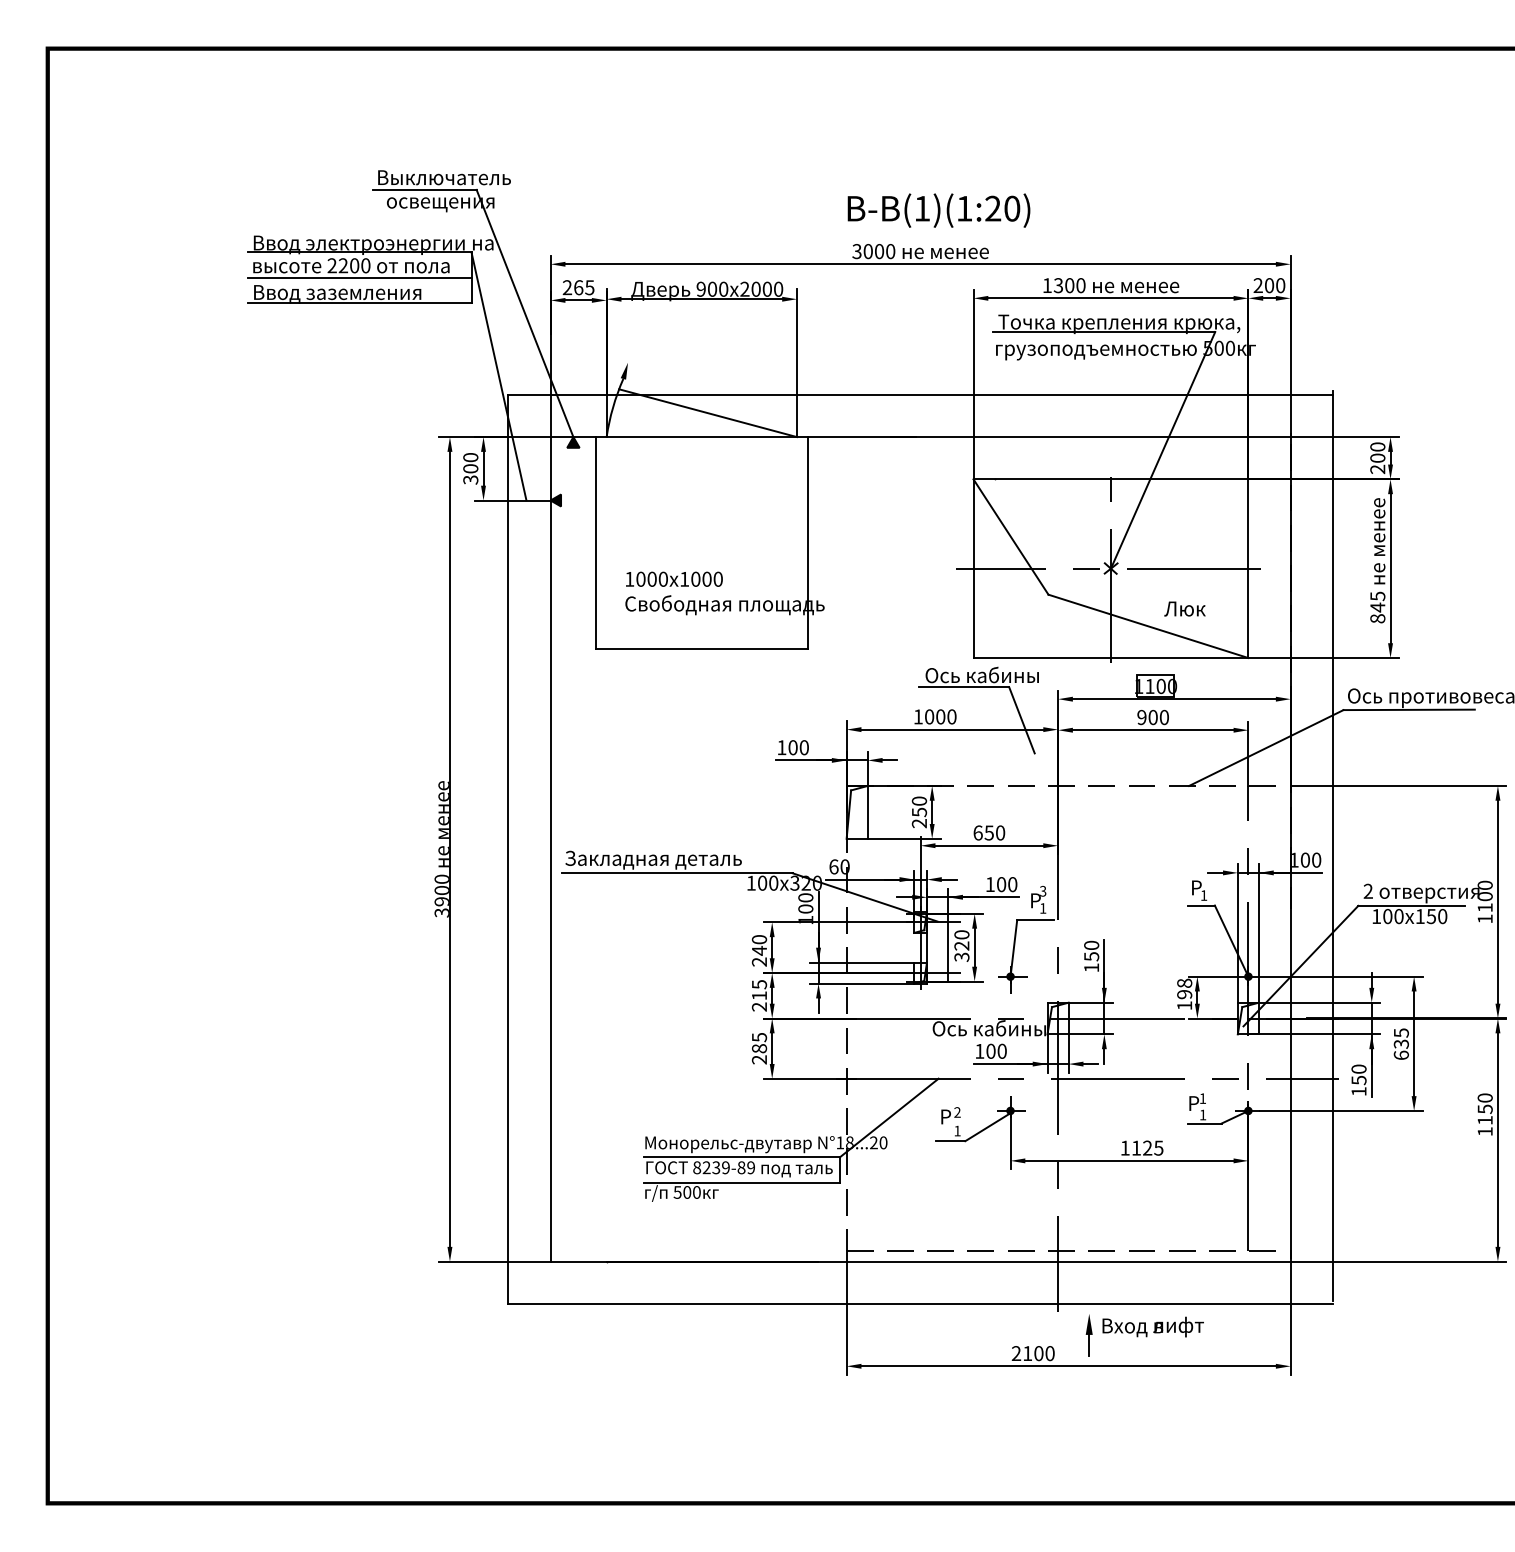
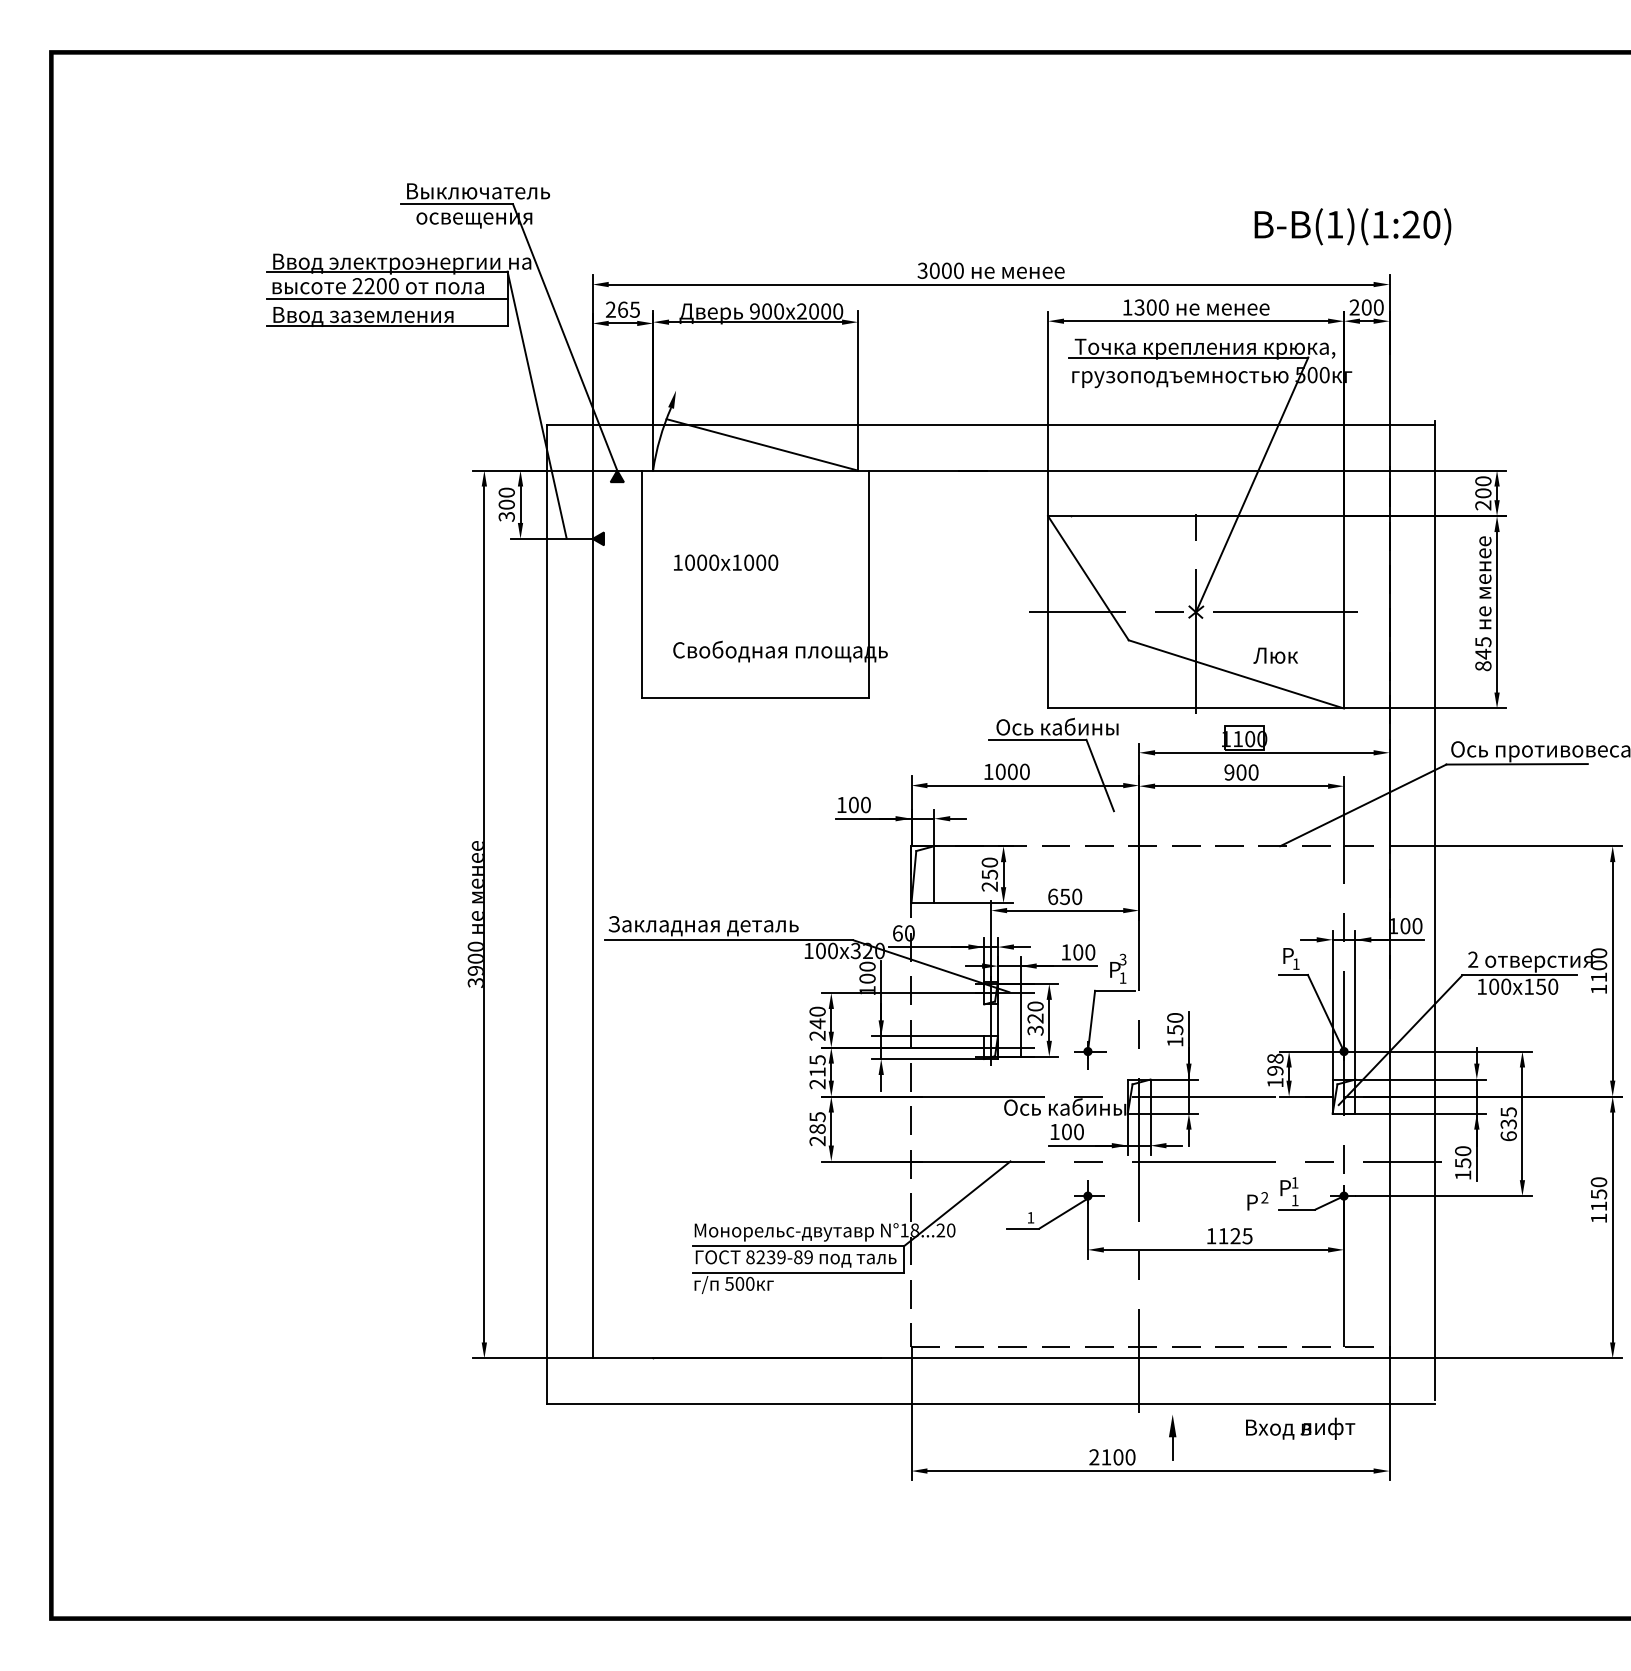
text: (938, 210) -> (1352, 226), moved
text: (674, 579) -> (726, 562), moved
text: (950, 1115) -> (1257, 1201), moved
text: (1153, 1326) -> (1300, 1428), moved

